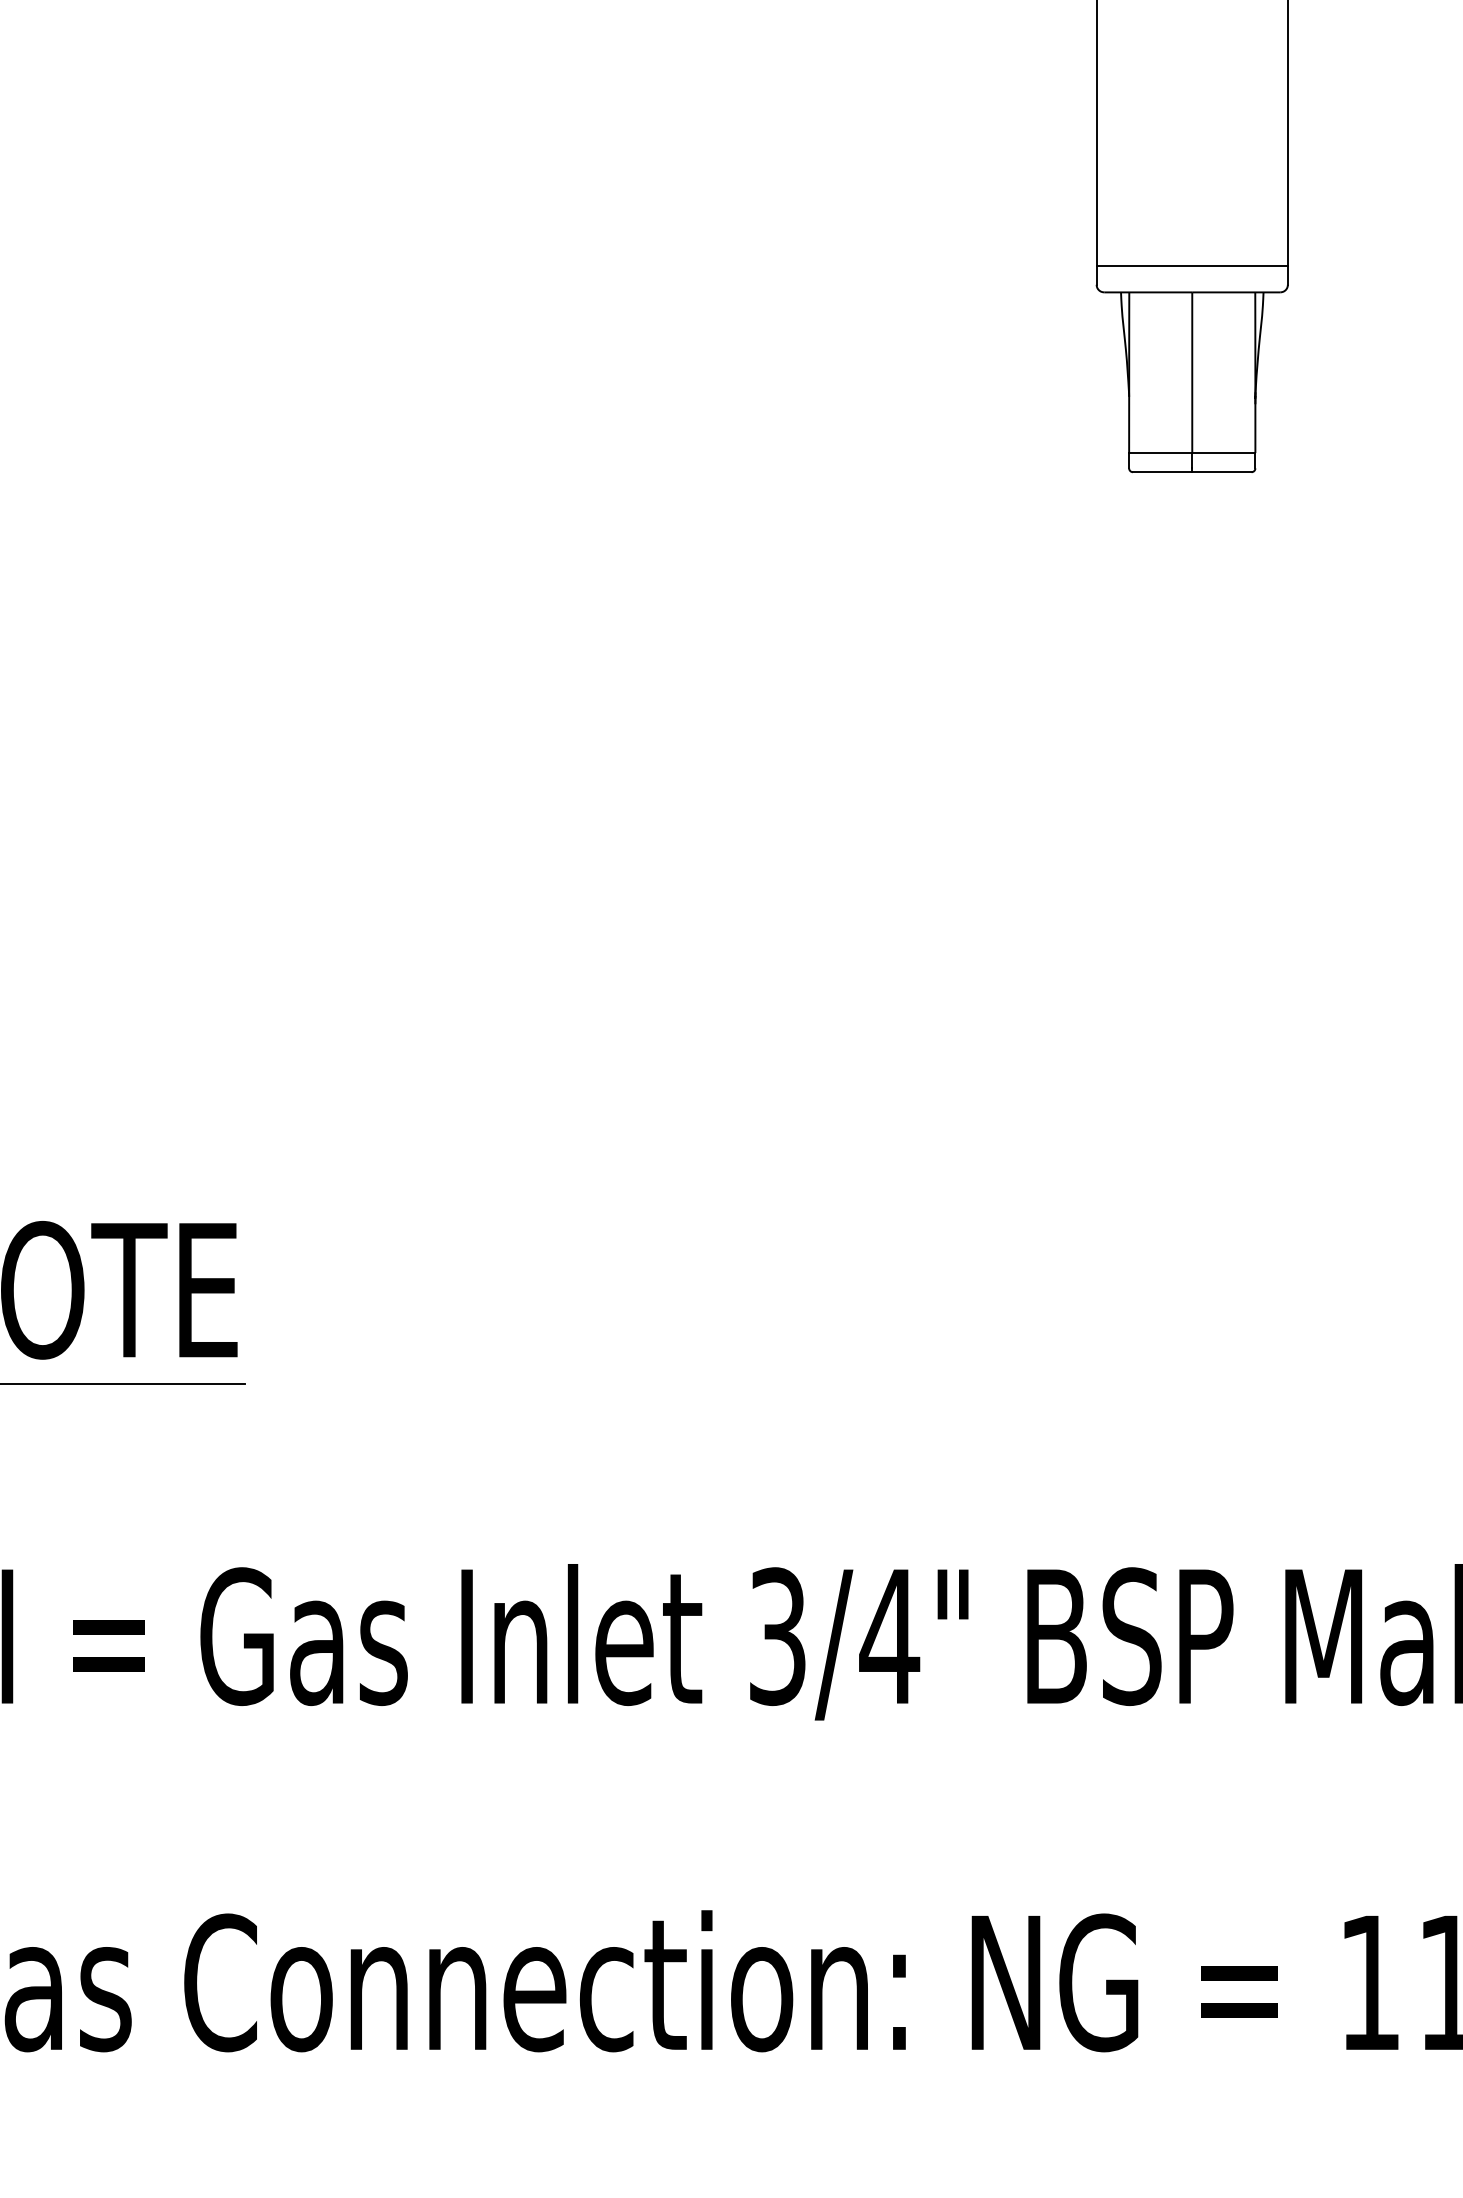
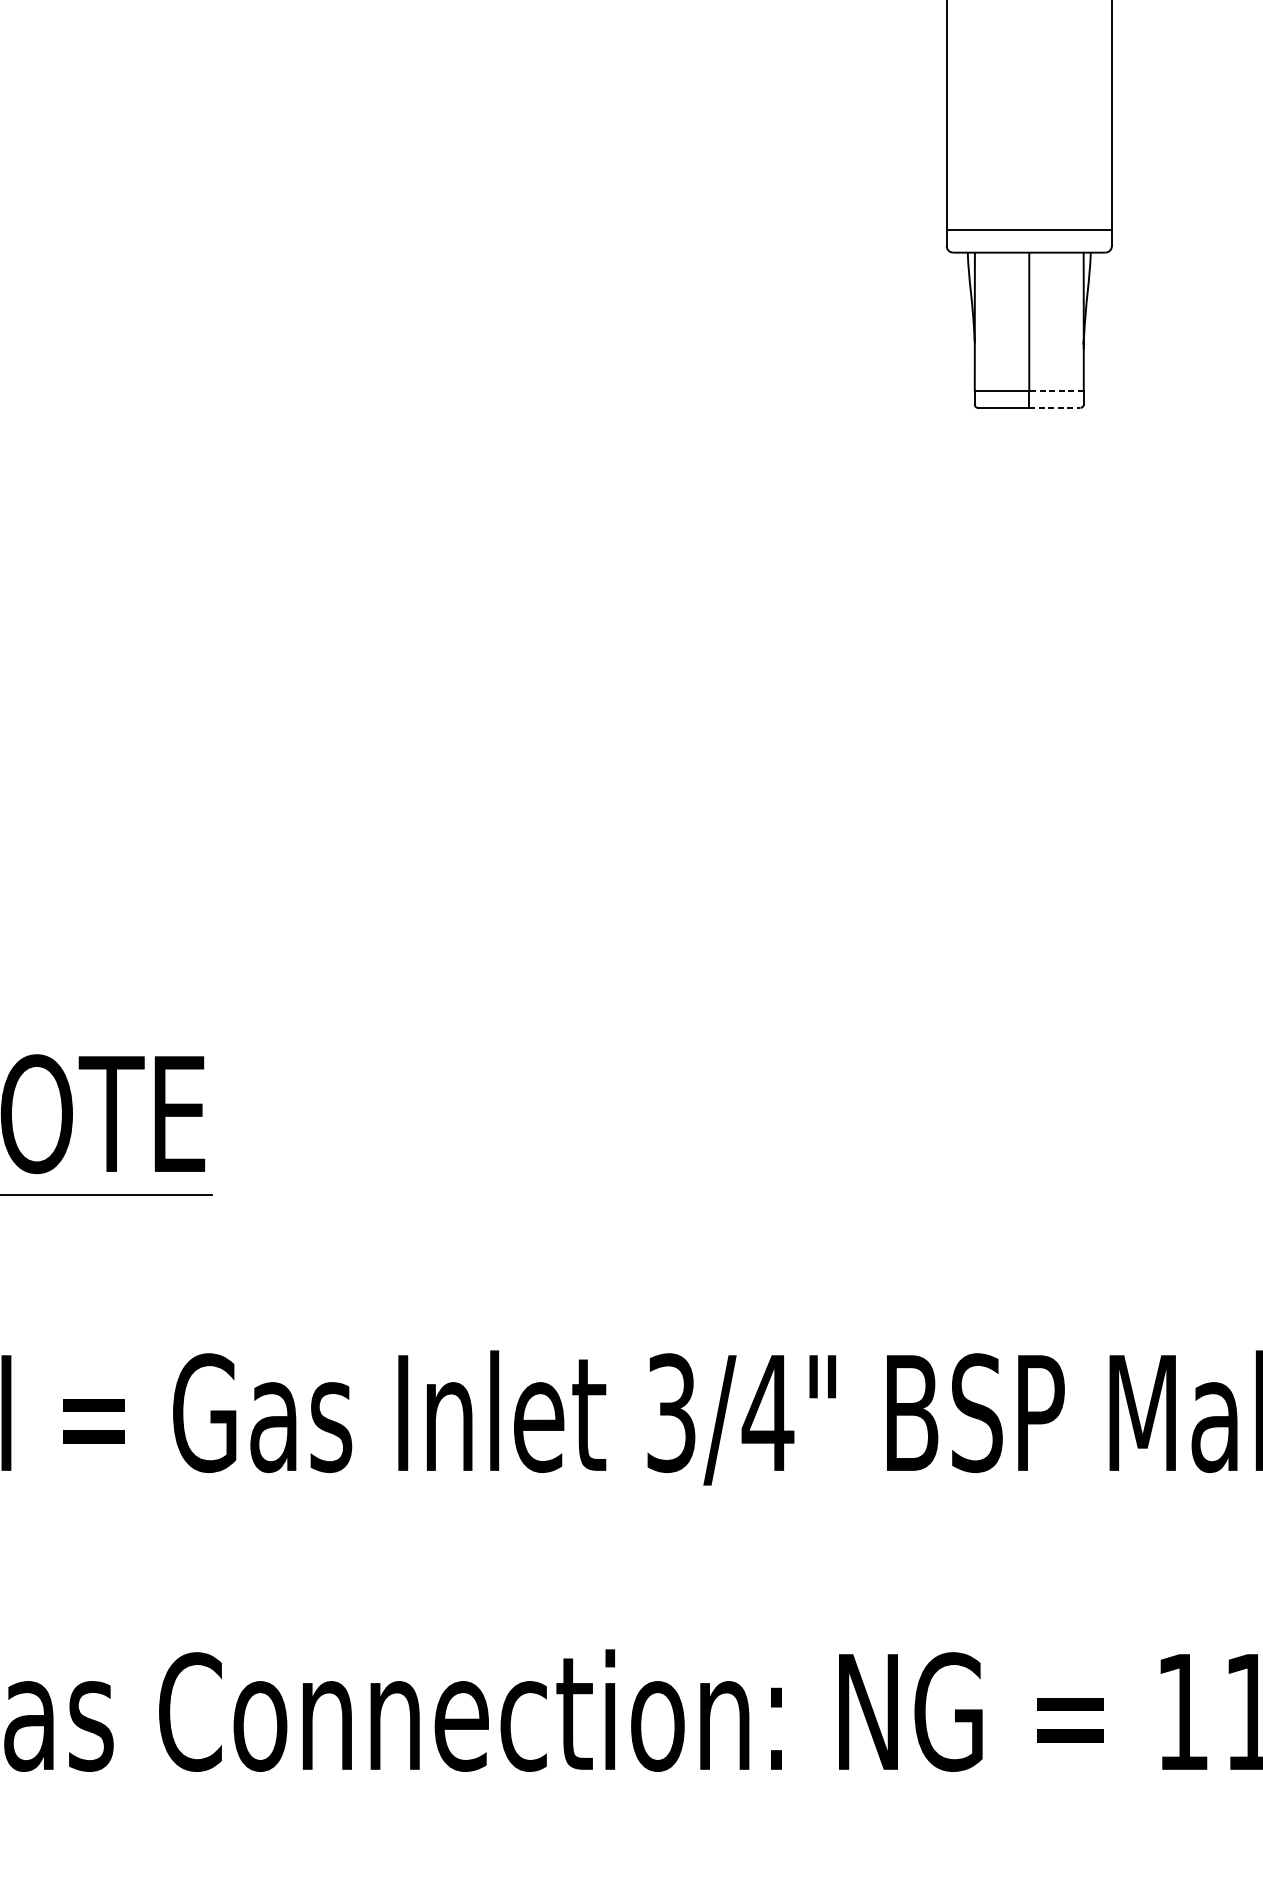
line: (1223, 453) -> (1056, 391), solid -> dashed
line: (1221, 472) -> (1054, 408), solid -> dashed

